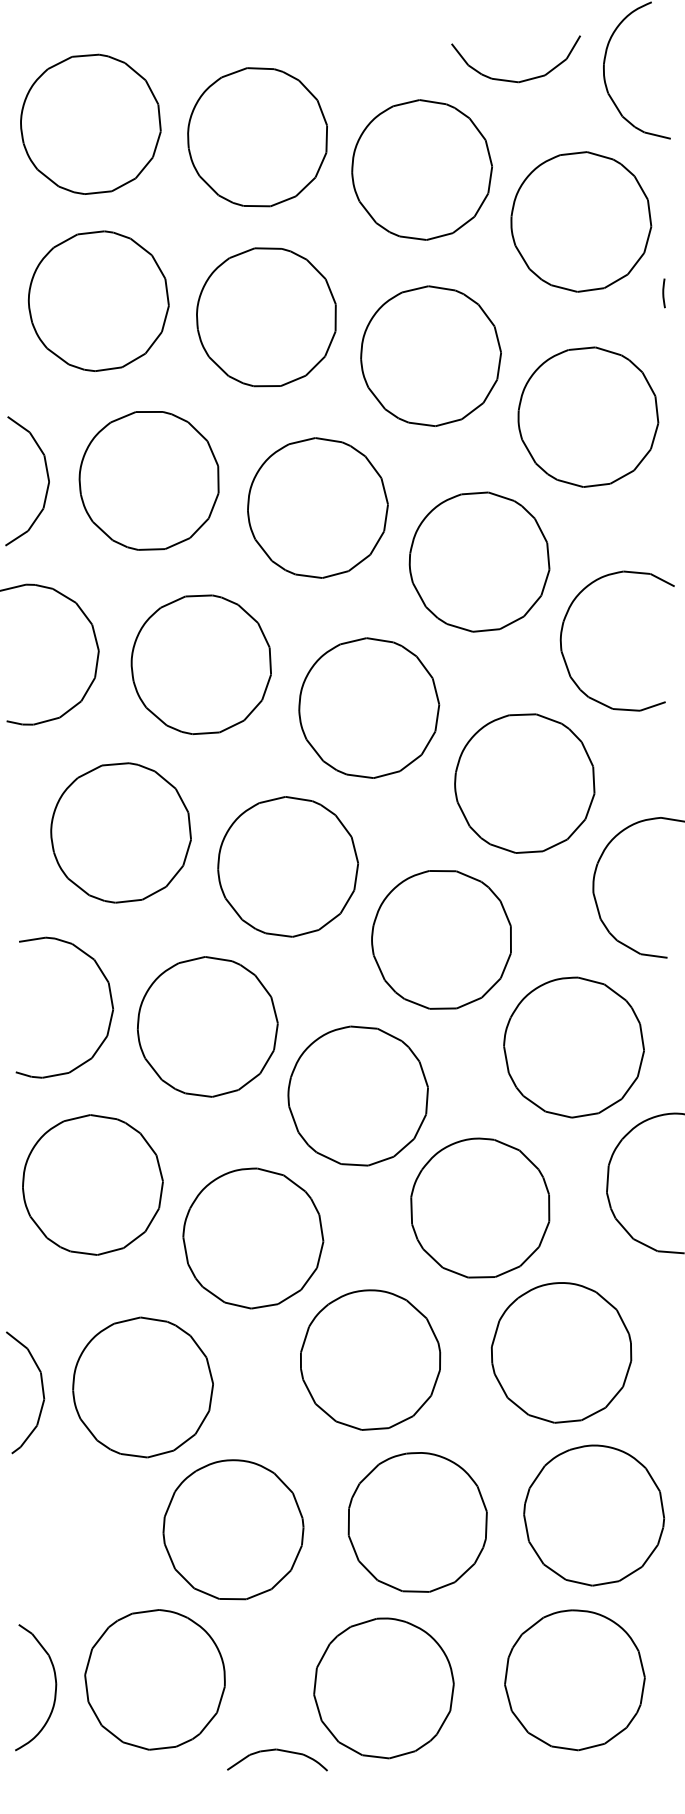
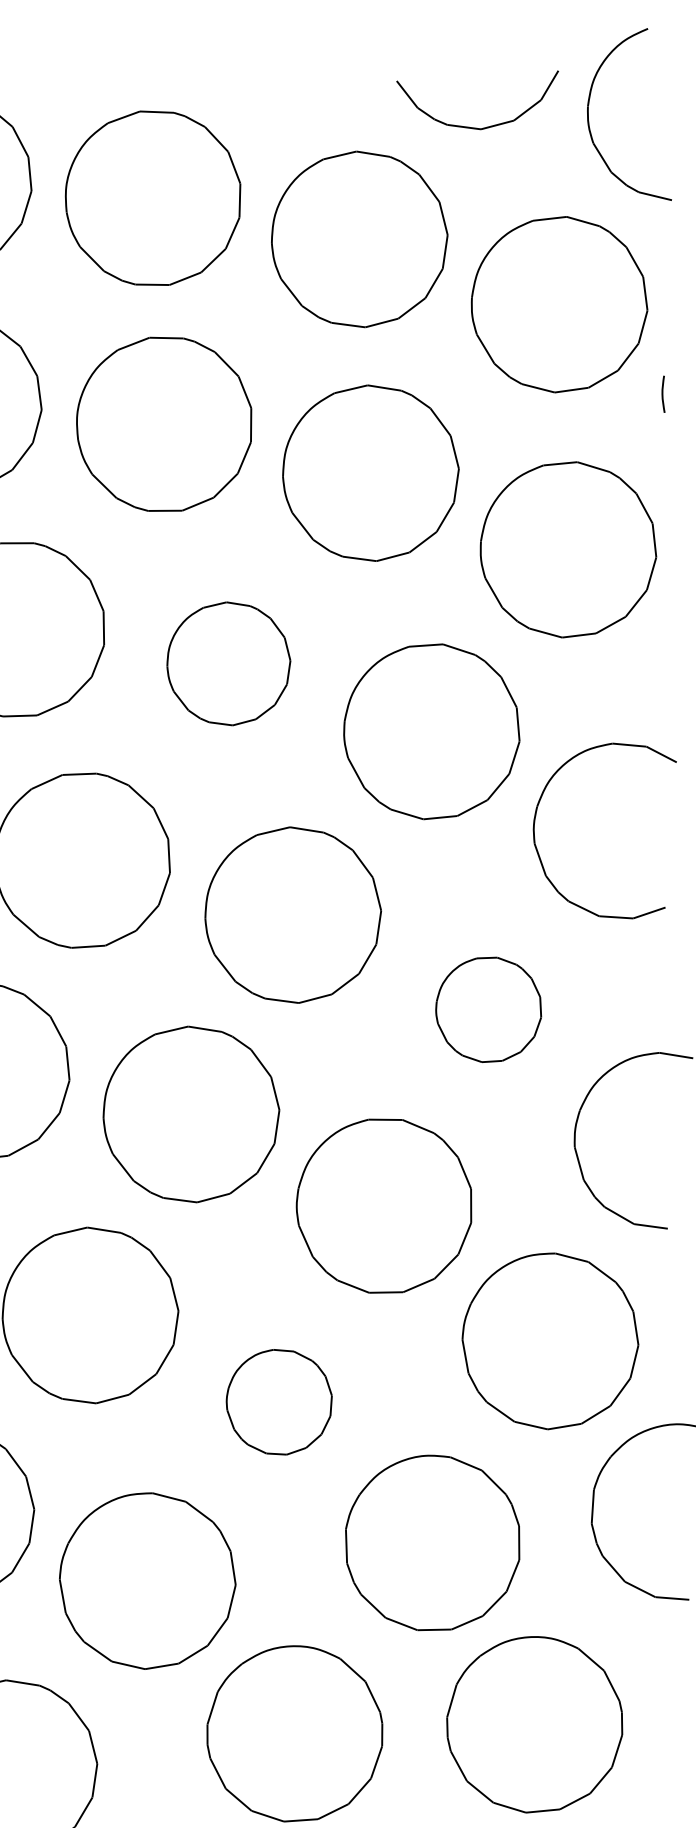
part: (317, 507) -> (228, 663), size x0.7
part: (524, 783) -> (488, 1009), size x0.6
part: (357, 1095) -> (278, 1401), size x0.6

